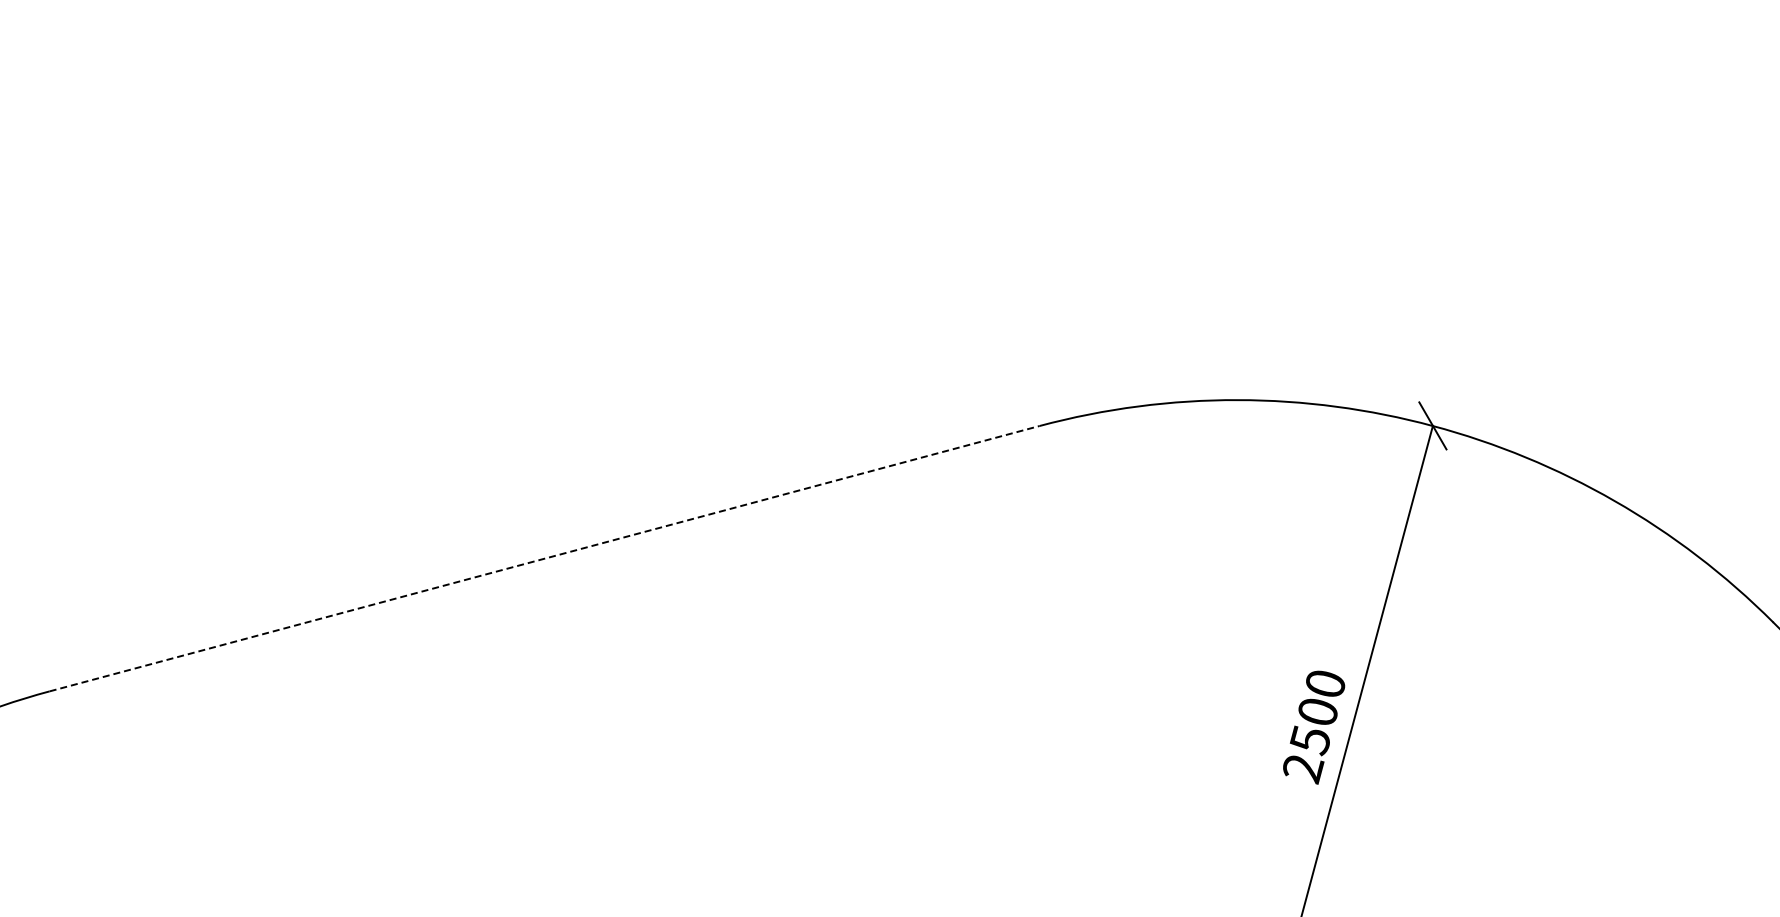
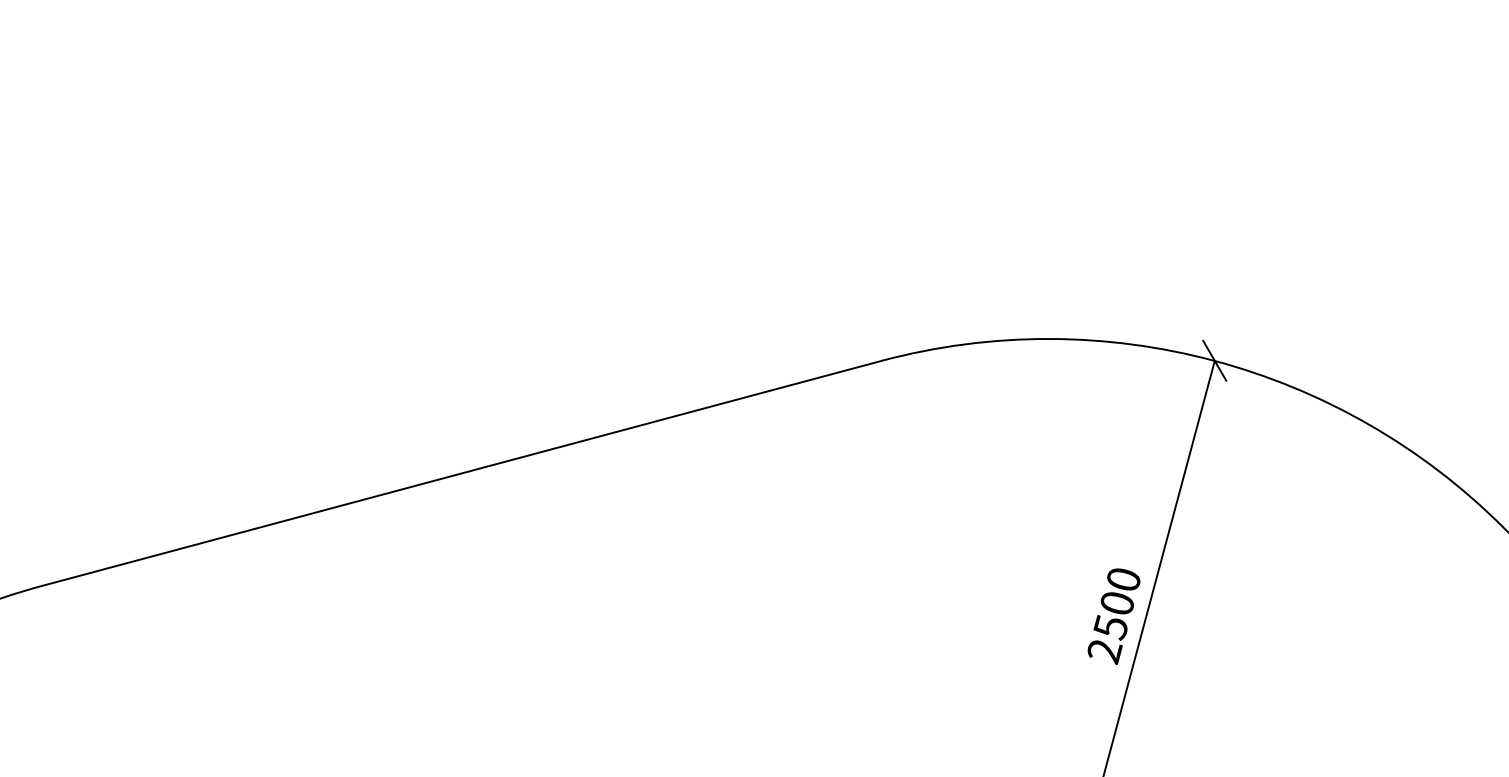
line: (545, 558) -> (462, 473), dashed -> solid

